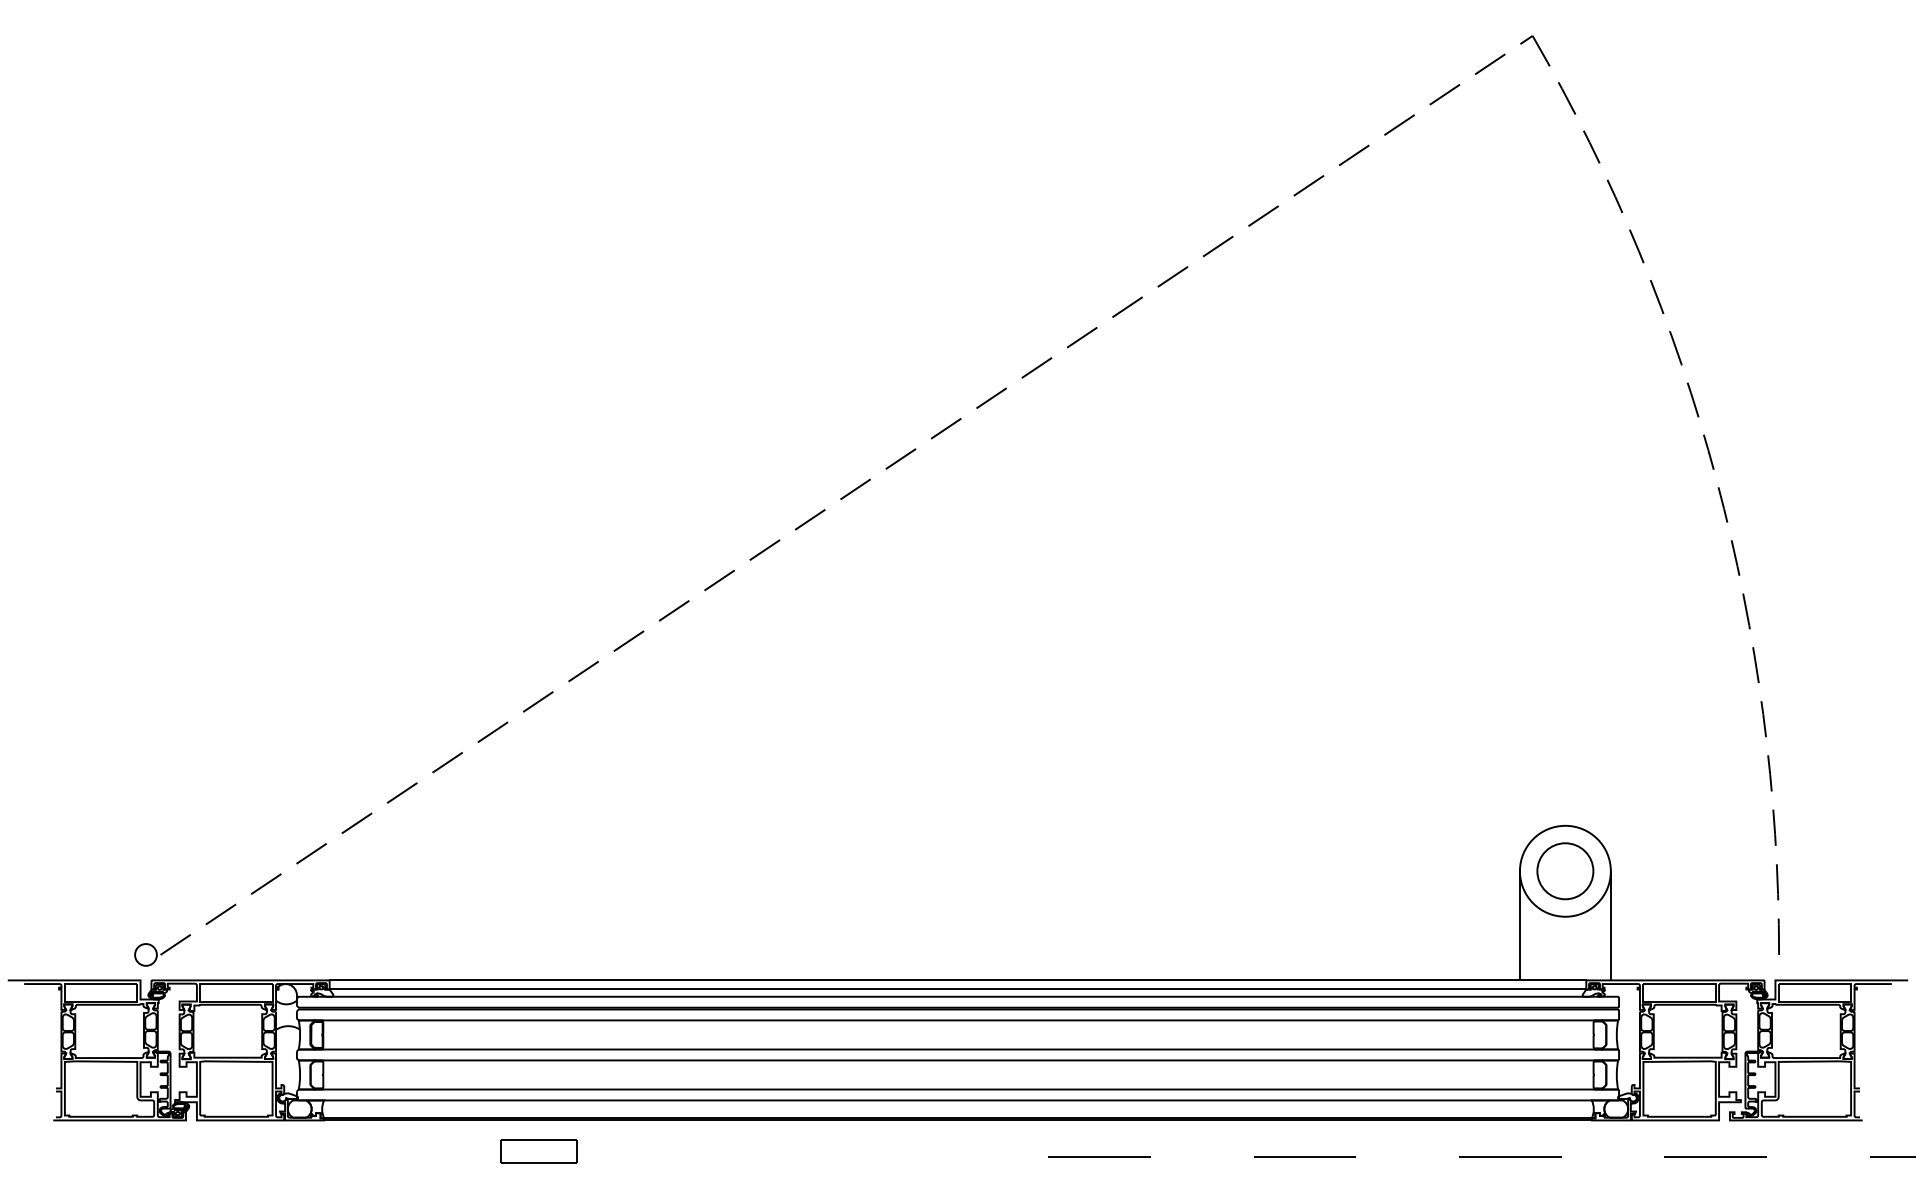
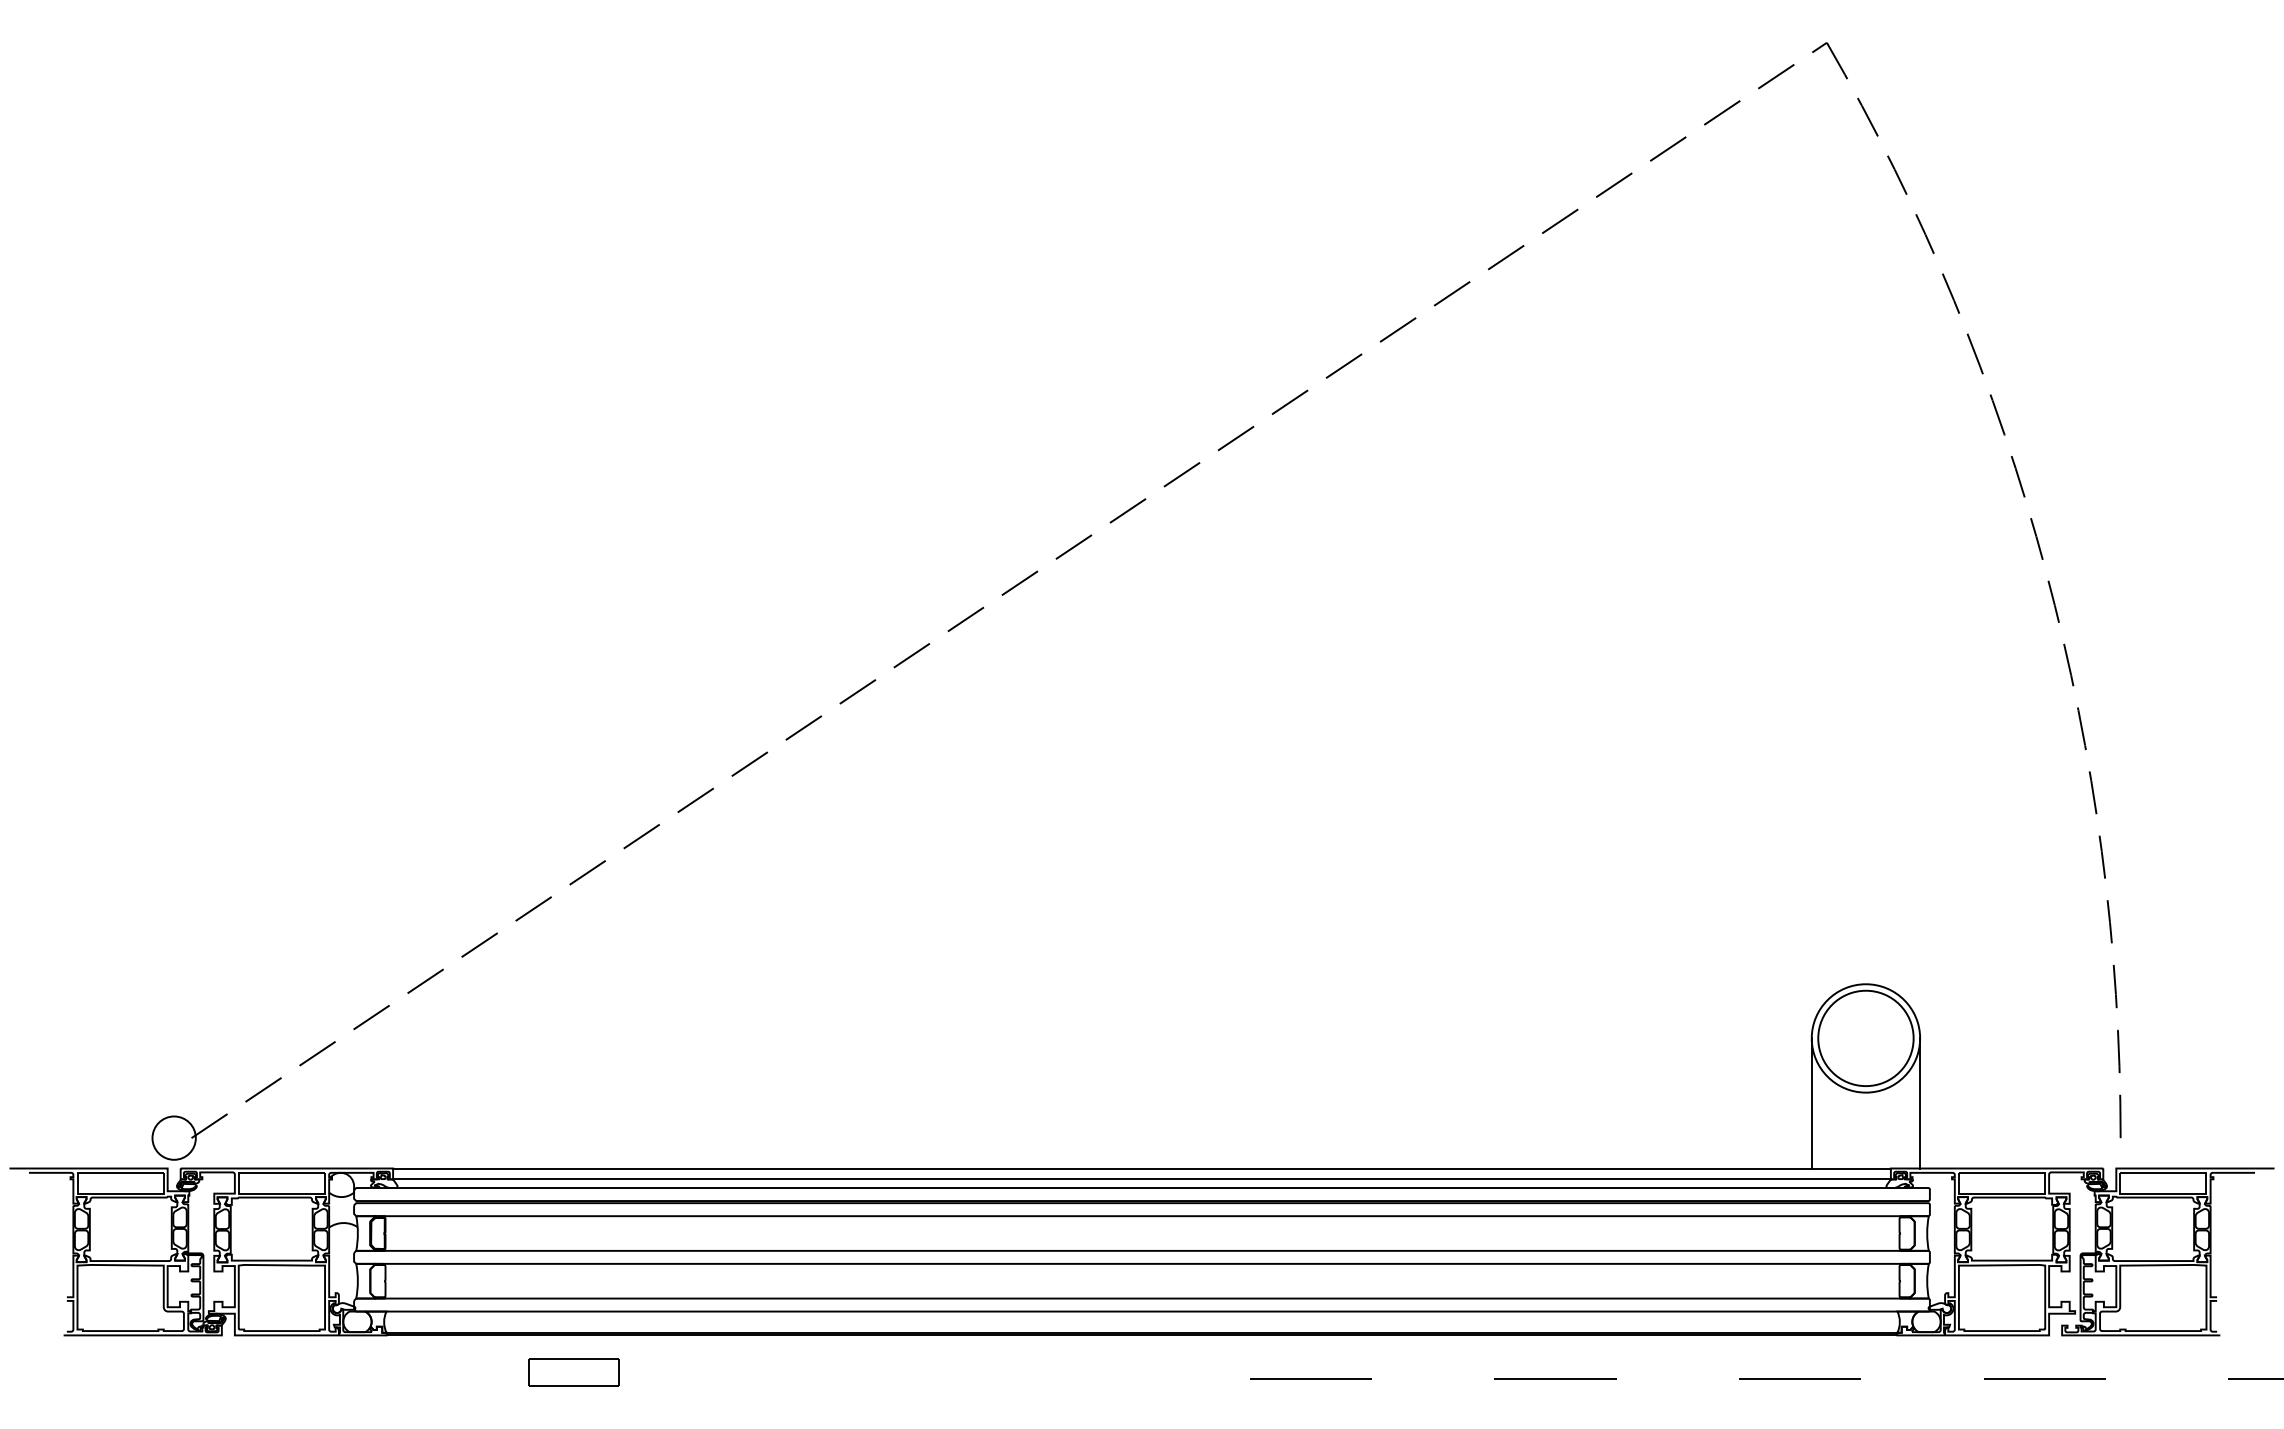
circle: (1565, 871) -> (1865, 1038), size x1.43
circle: (145, 954) -> (173, 1137), size x1.67
part: (538, 1151) -> (573, 1372), moved

